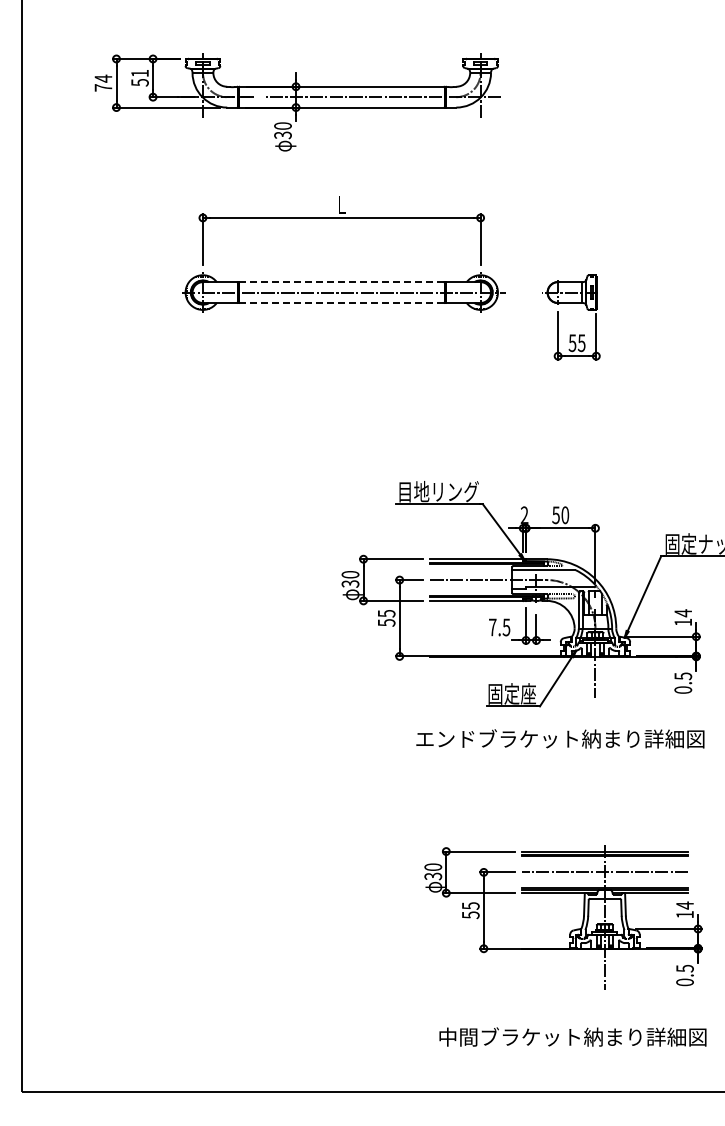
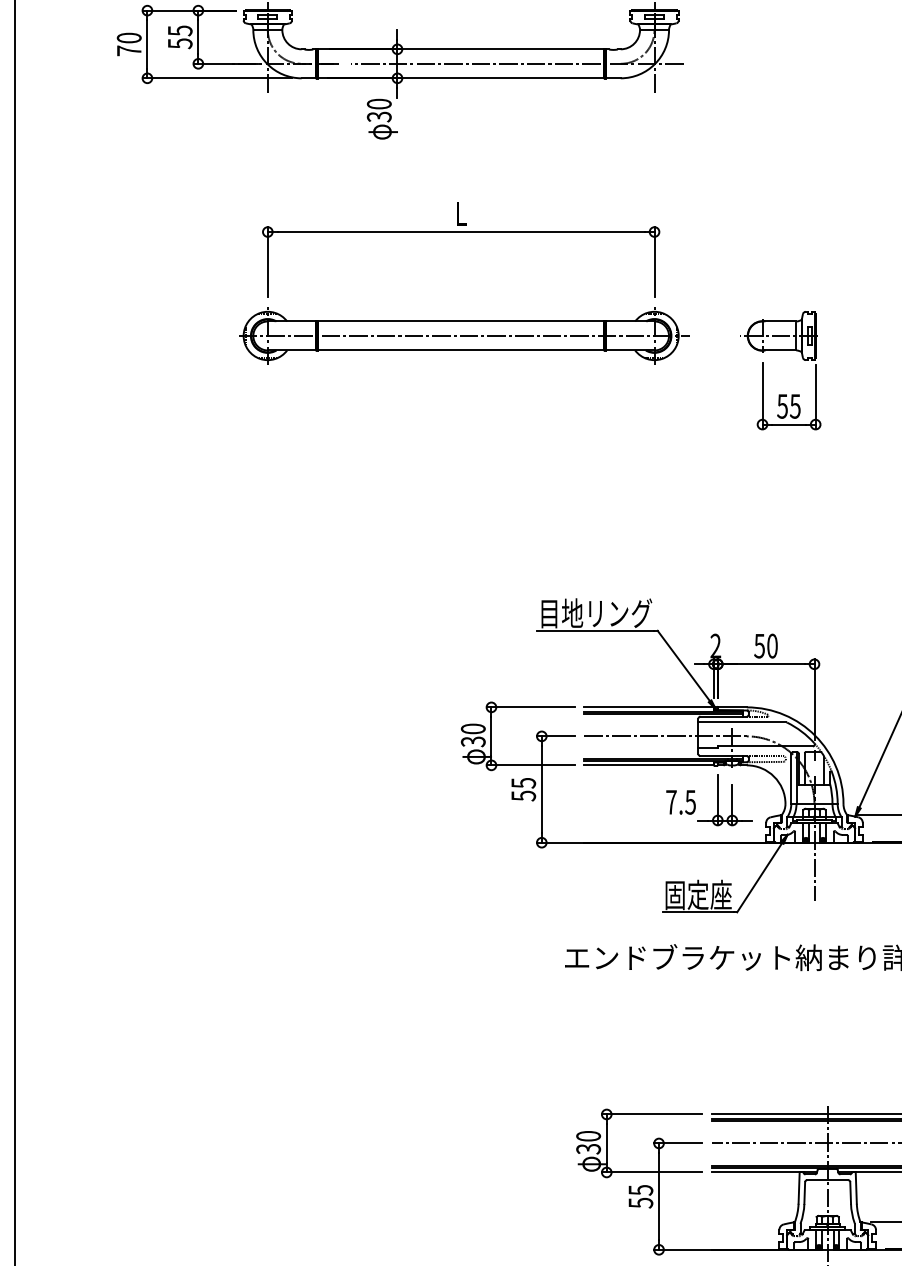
text: (139, 73) -> (179, 30), 51 -> 55
text: (103, 78) -> (129, 37), 74 -> 70
line: (341, 282) -> (460, 321), dashed -> solid
line: (341, 302) -> (460, 349), dashed -> solid

